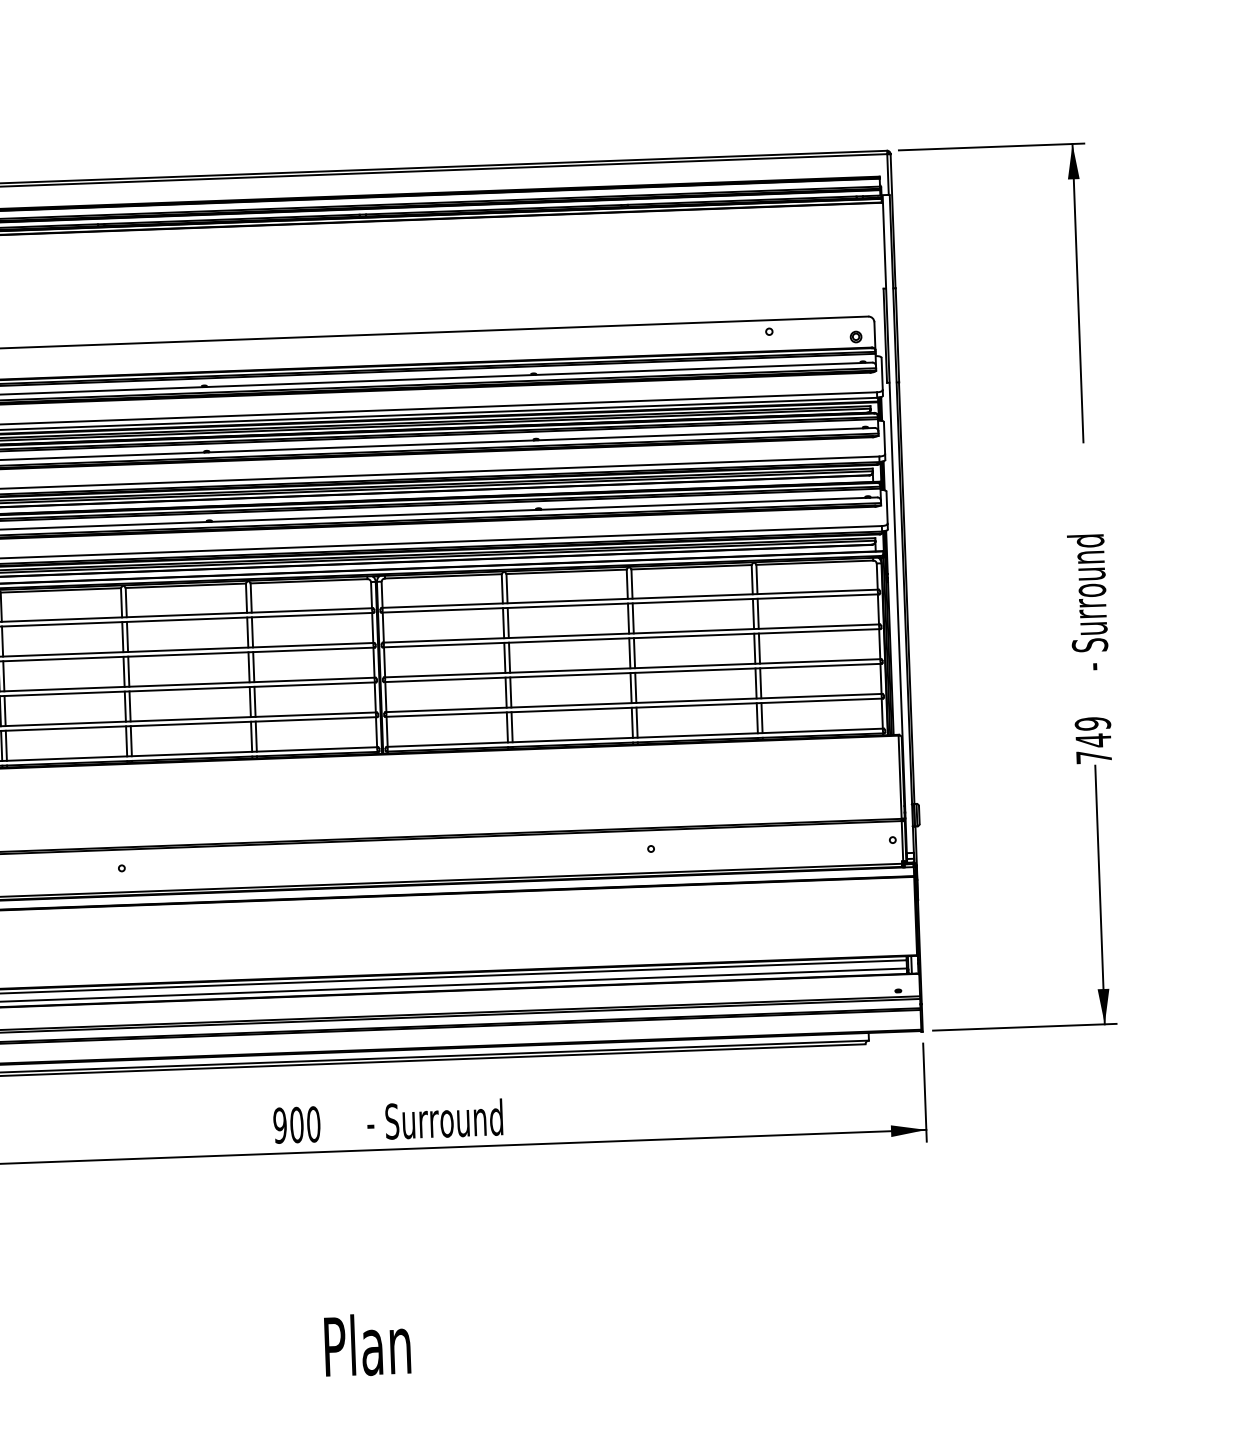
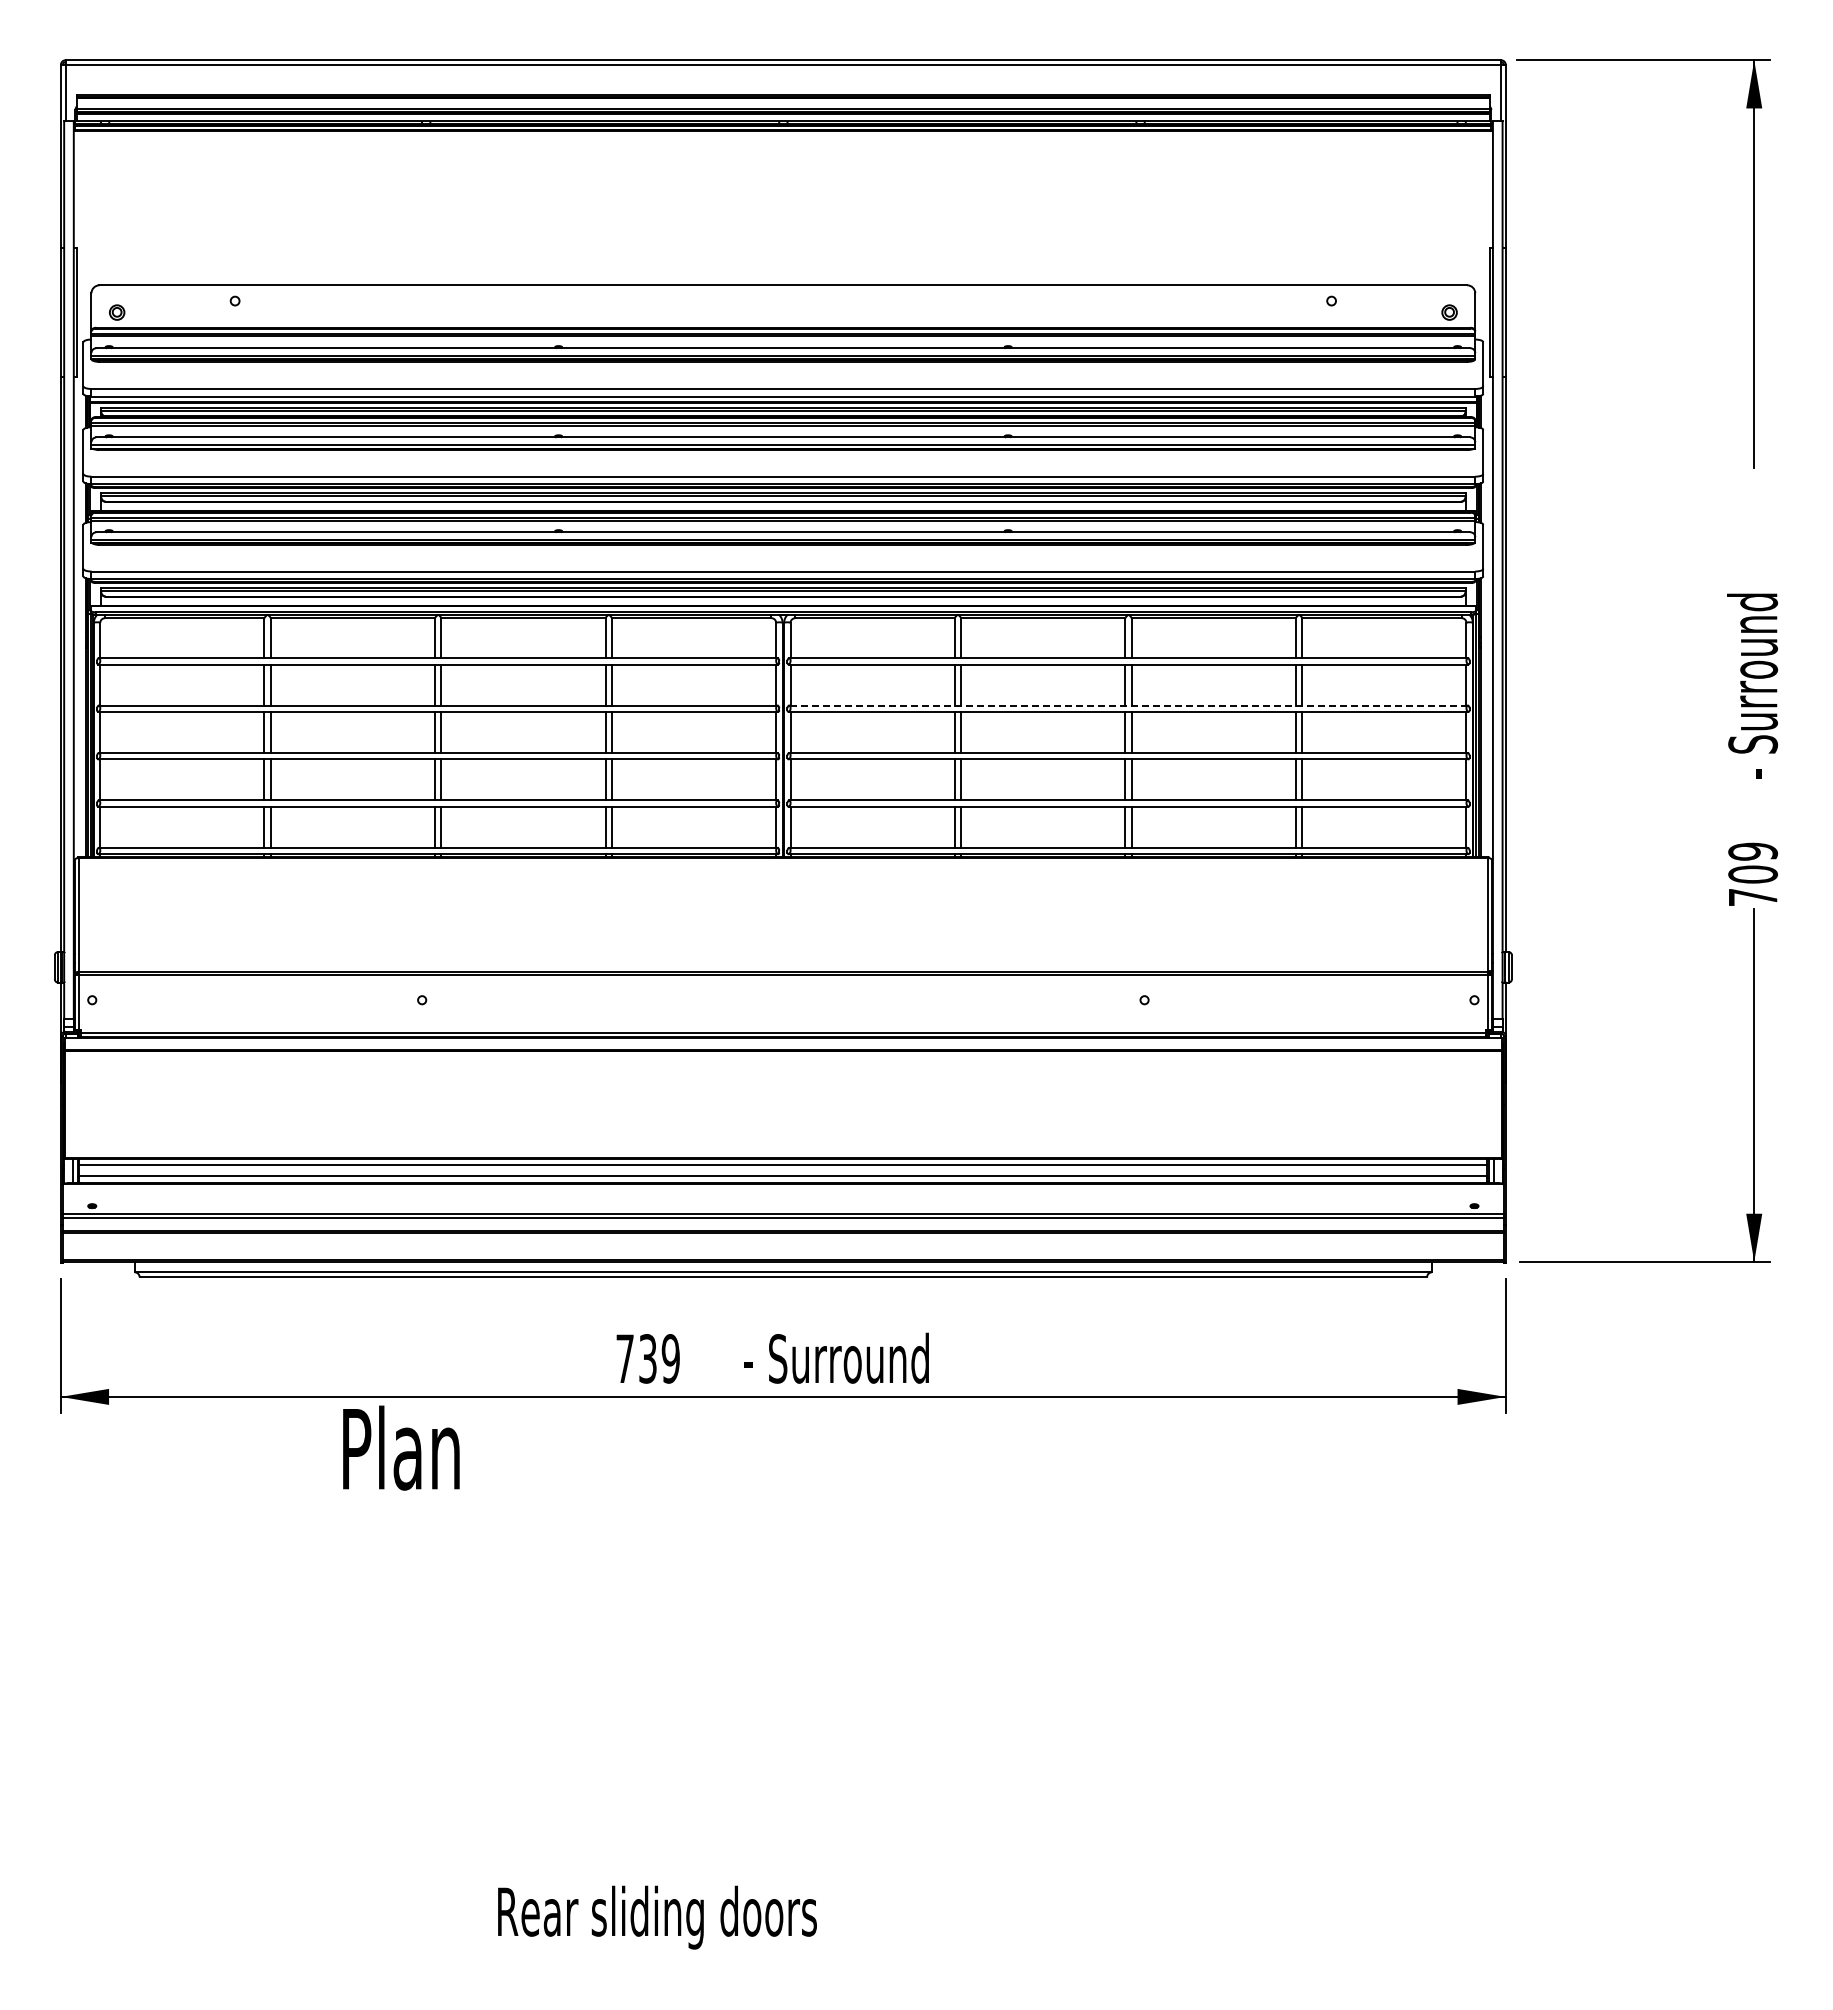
line: (631, 633) -> (1128, 705), solid -> dashed
text: (1093, 740) -> (1753, 874), 749 -> 709
text: (296, 1124) -> (647, 1358), 900 -> 739
text: (367, 1344) -> (401, 1447), moved

